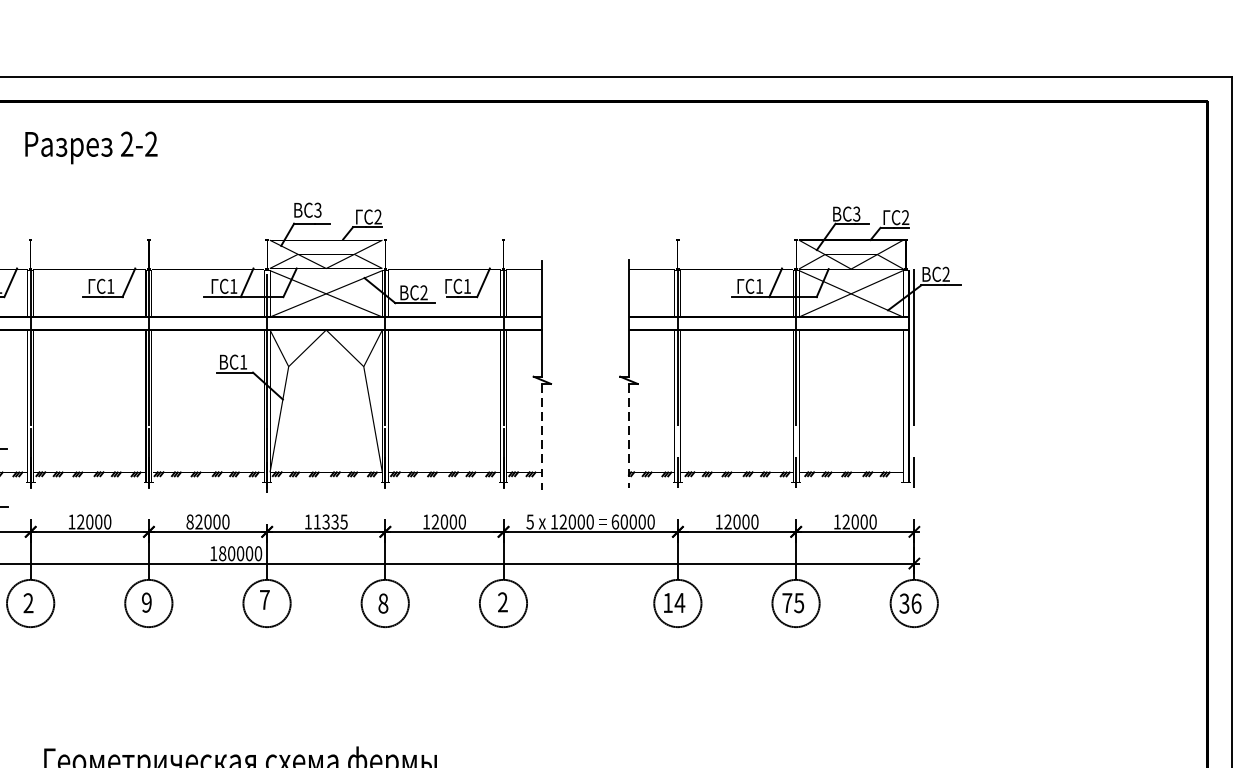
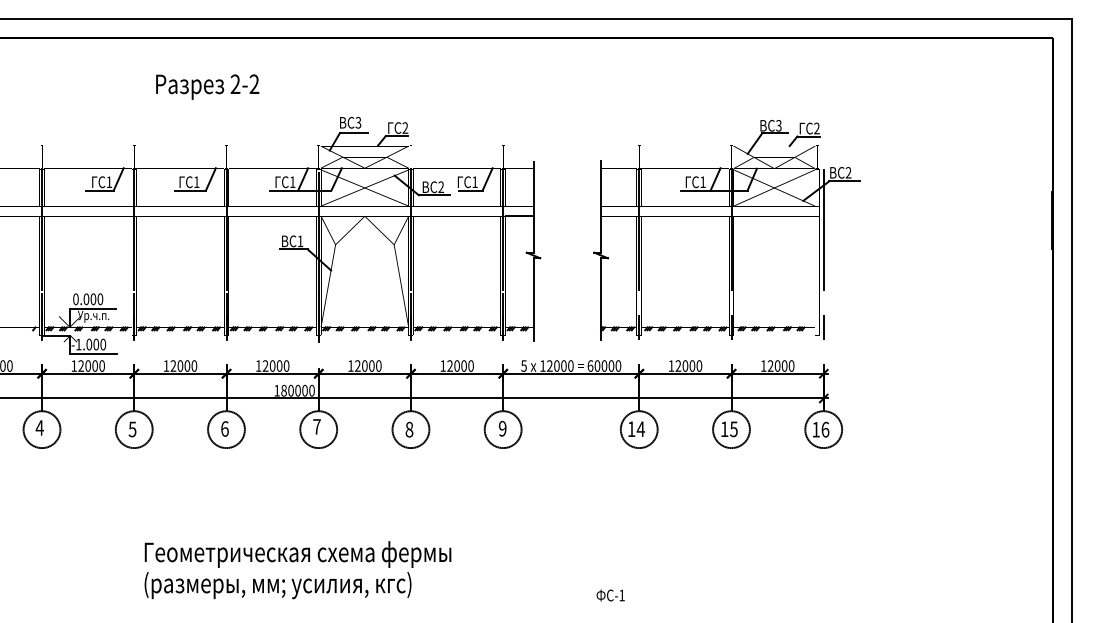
text: (91, 147) -> (207, 86), moved
line: (629, 436) -> (601, 299), dashed -> solid
line: (542, 438) -> (533, 300), dashed -> solid
text: (189, 521) -> (258, 365), 82000 -> 12000
text: (330, 521) -> (368, 365), 11335 -> 12000
text: (146, 602) -> (224, 428), 9 -> 6
text: (502, 602) -> (502, 428), 2 -> 9
text: (787, 602) -> (724, 428), 75 -> 15
text: (28, 603) -> (132, 429), 2 -> 5
text: (903, 603) -> (815, 429), 36 -> 16

